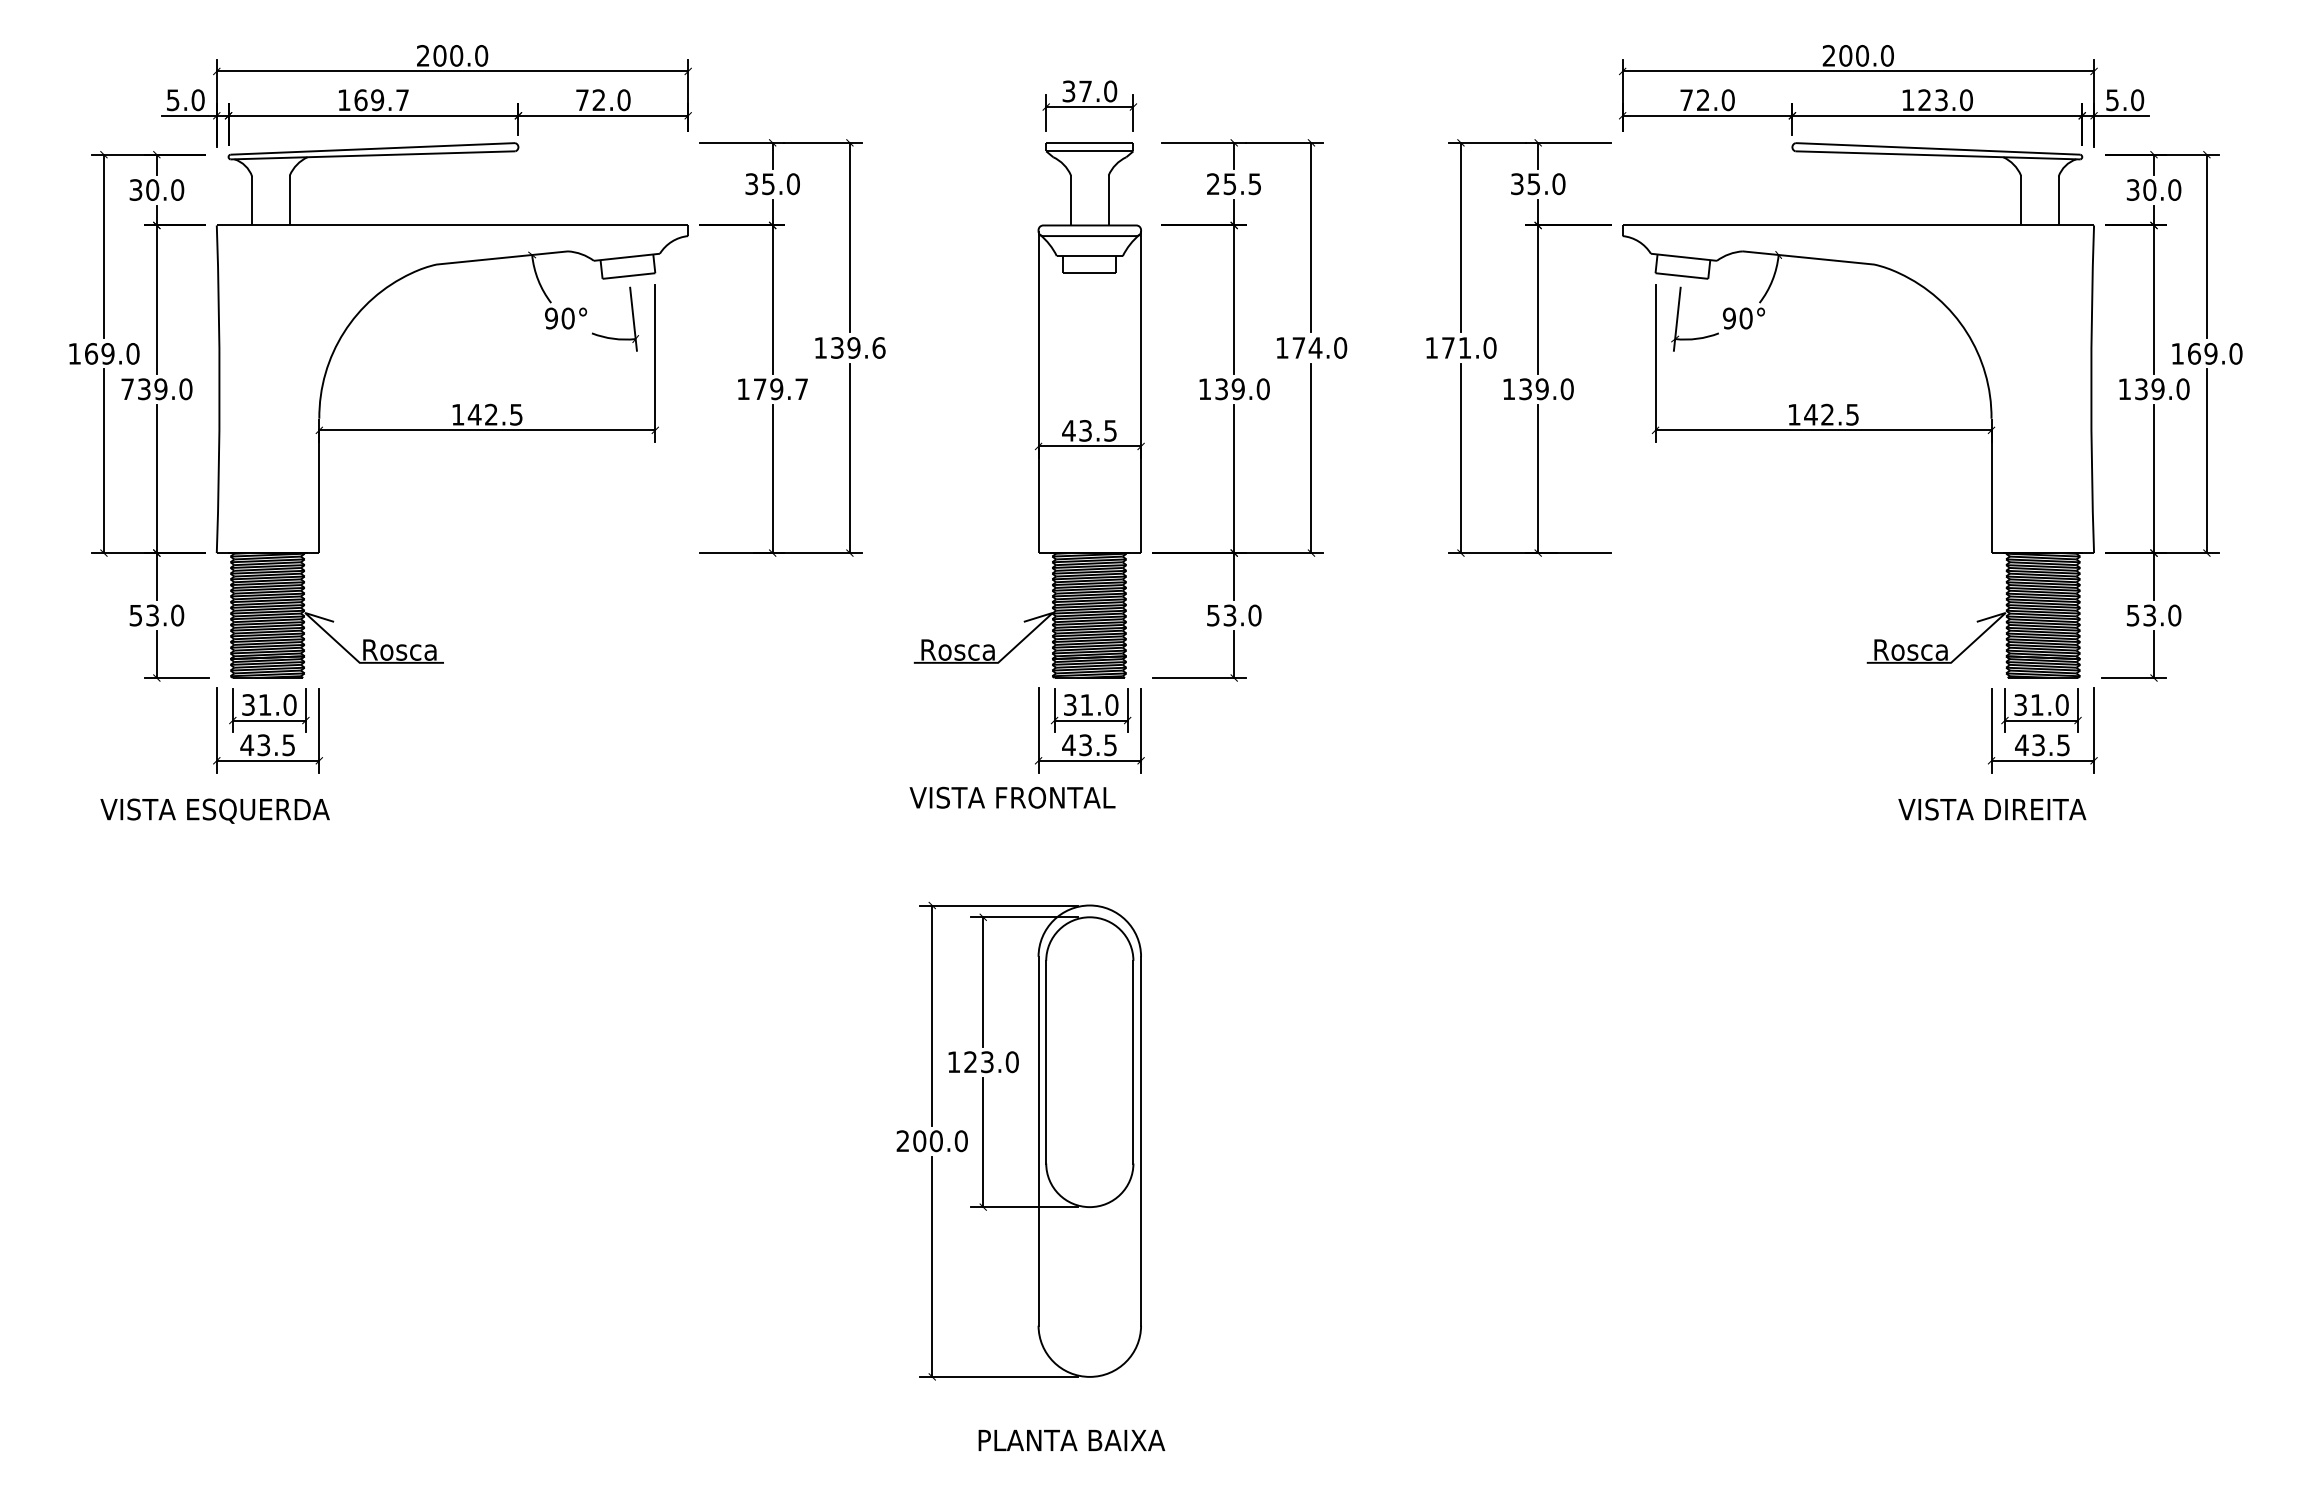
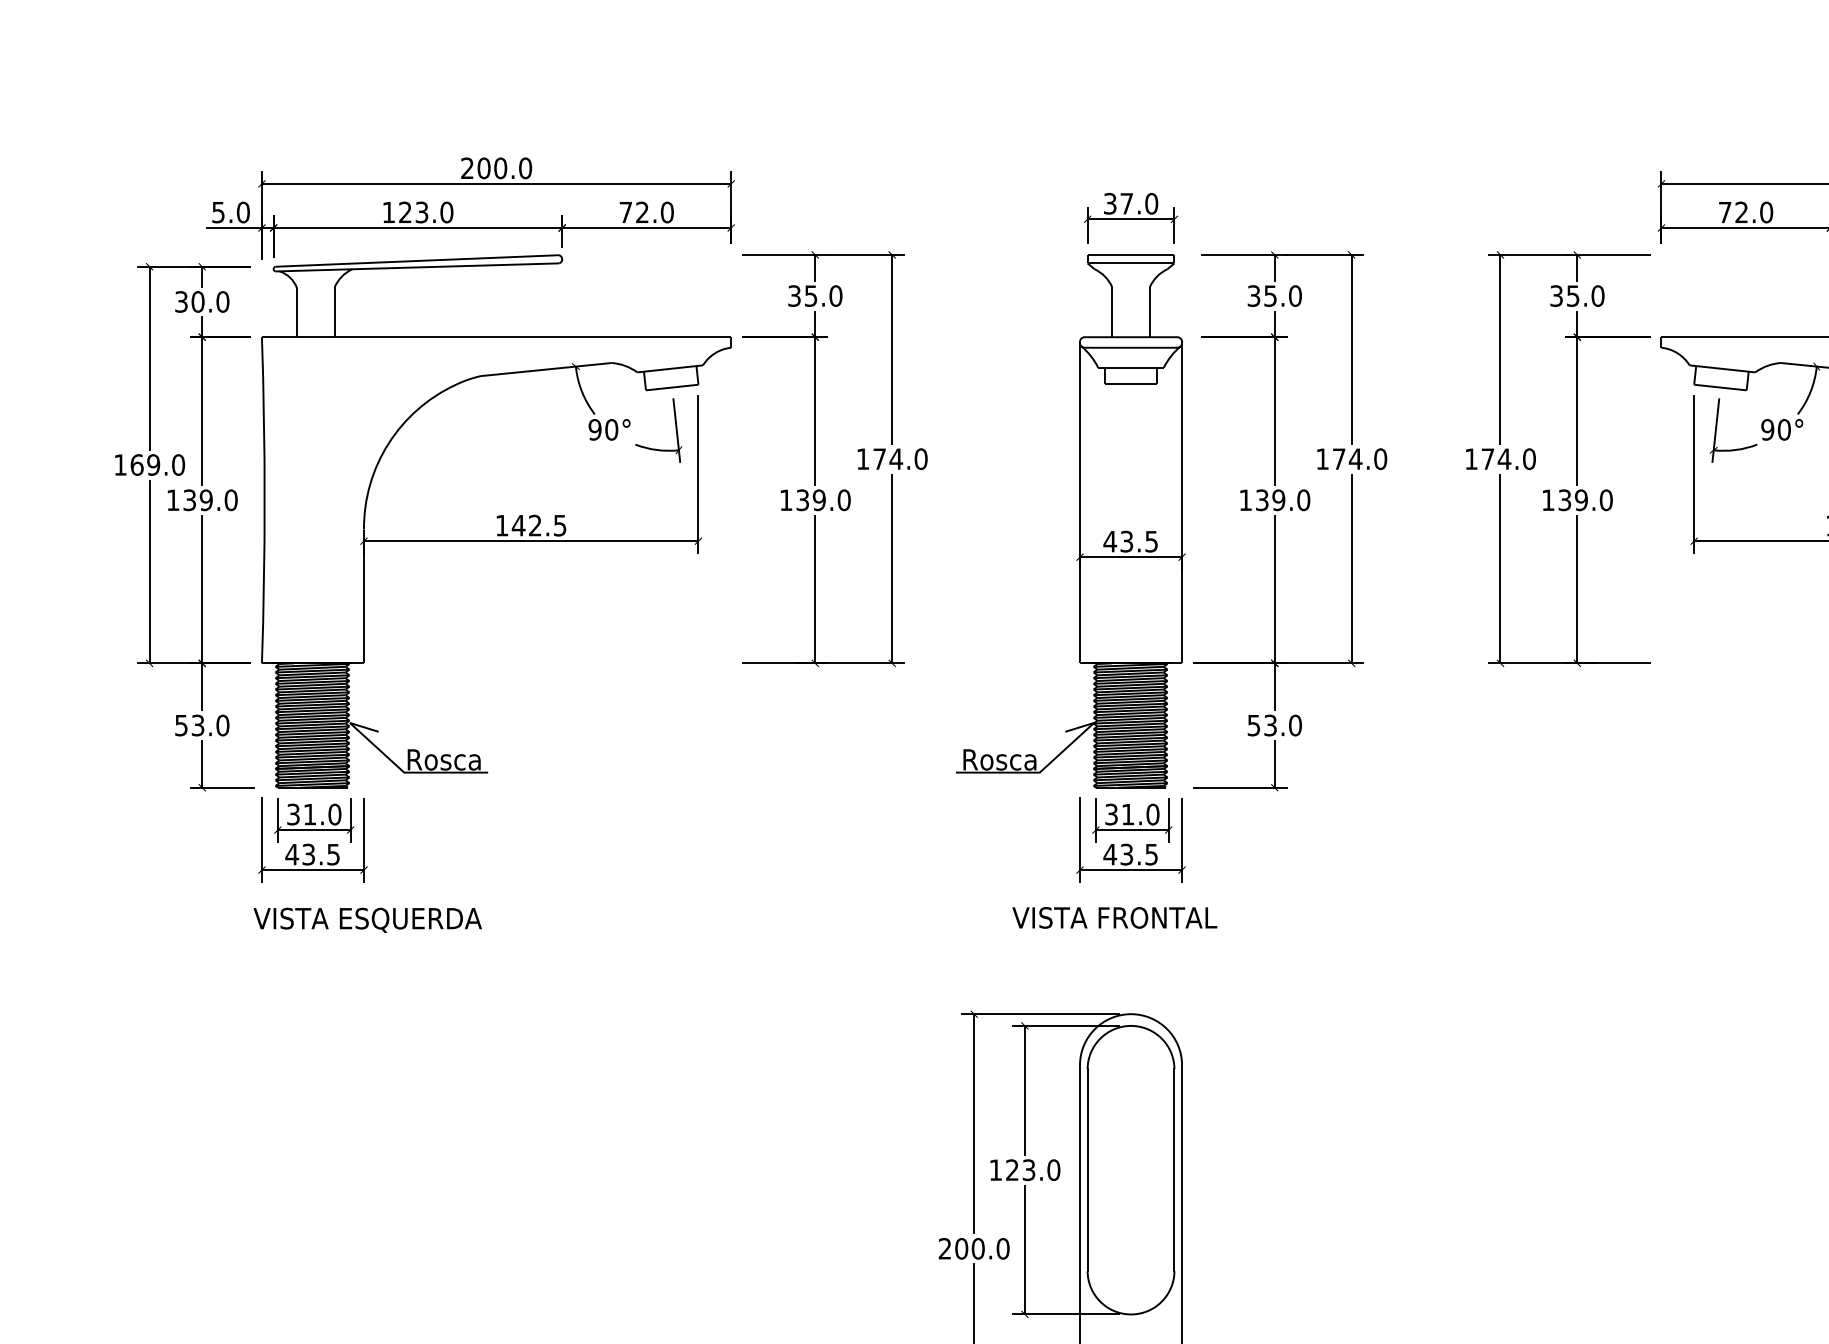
text: (381, 100) -> (425, 212), 169.7 -> 123.0
text: (1234, 184) -> (1275, 296), 25.5 -> 35.0
text: (858, 347) -> (900, 458), 139.6 -> 174.0
text: (1464, 347) -> (1504, 458), 171.0 -> 174.0
text: (127, 388) -> (173, 499), 739.0 -> 139.0
text: (780, 389) -> (823, 500), 179.7 -> 139.0
text: (1012, 797) -> (1114, 917), moved
text: (214, 810) -> (367, 919), moved

